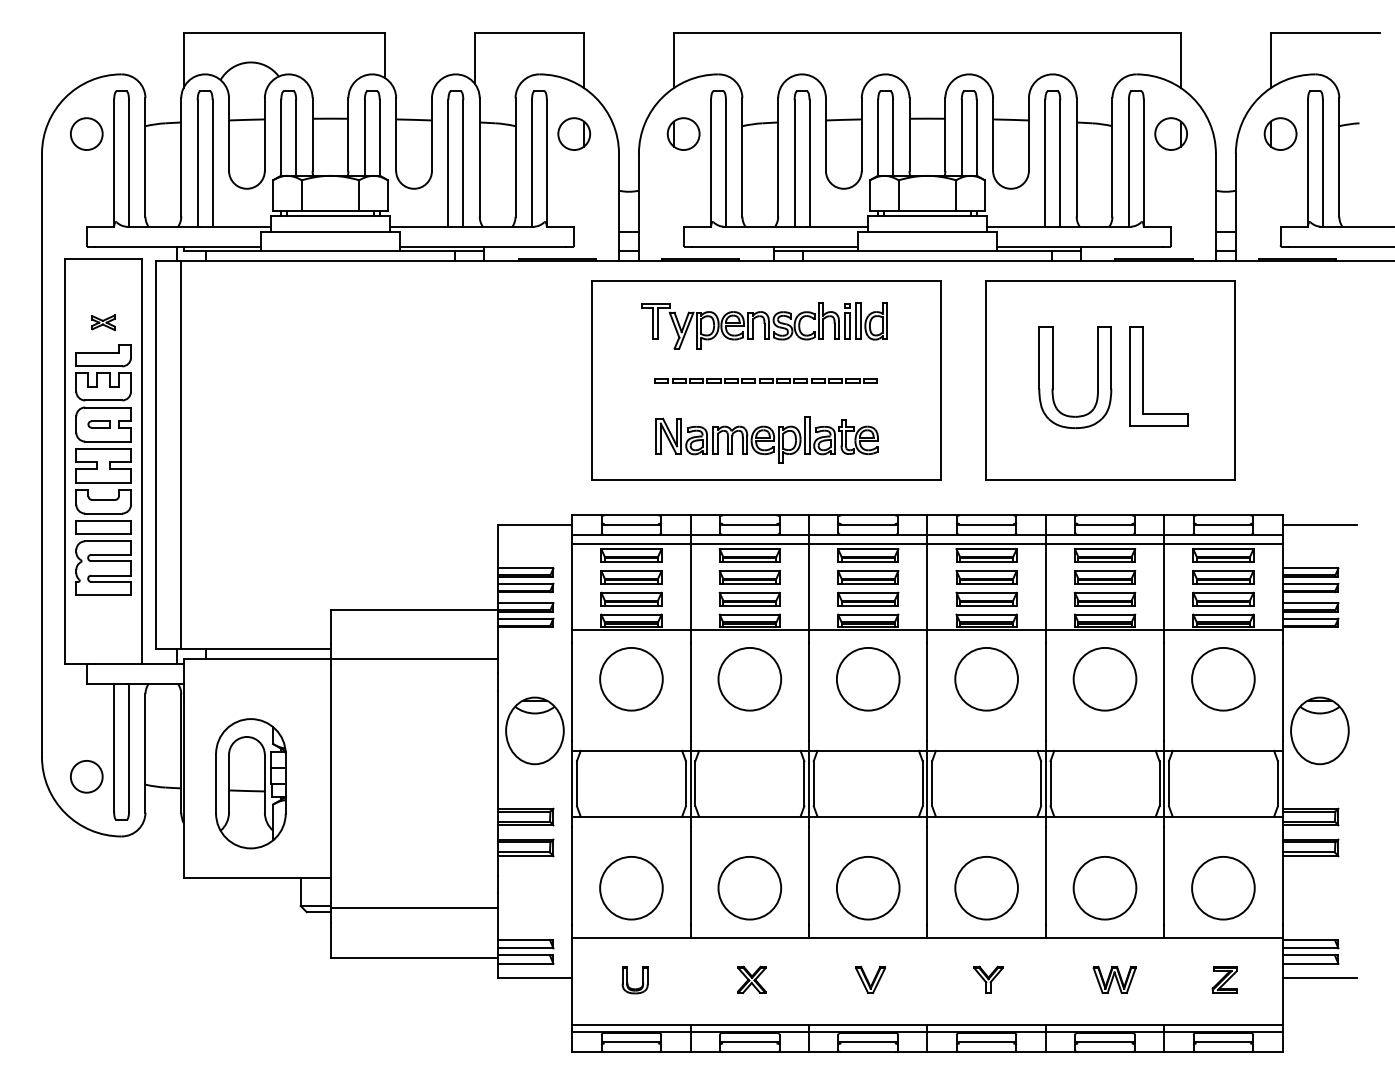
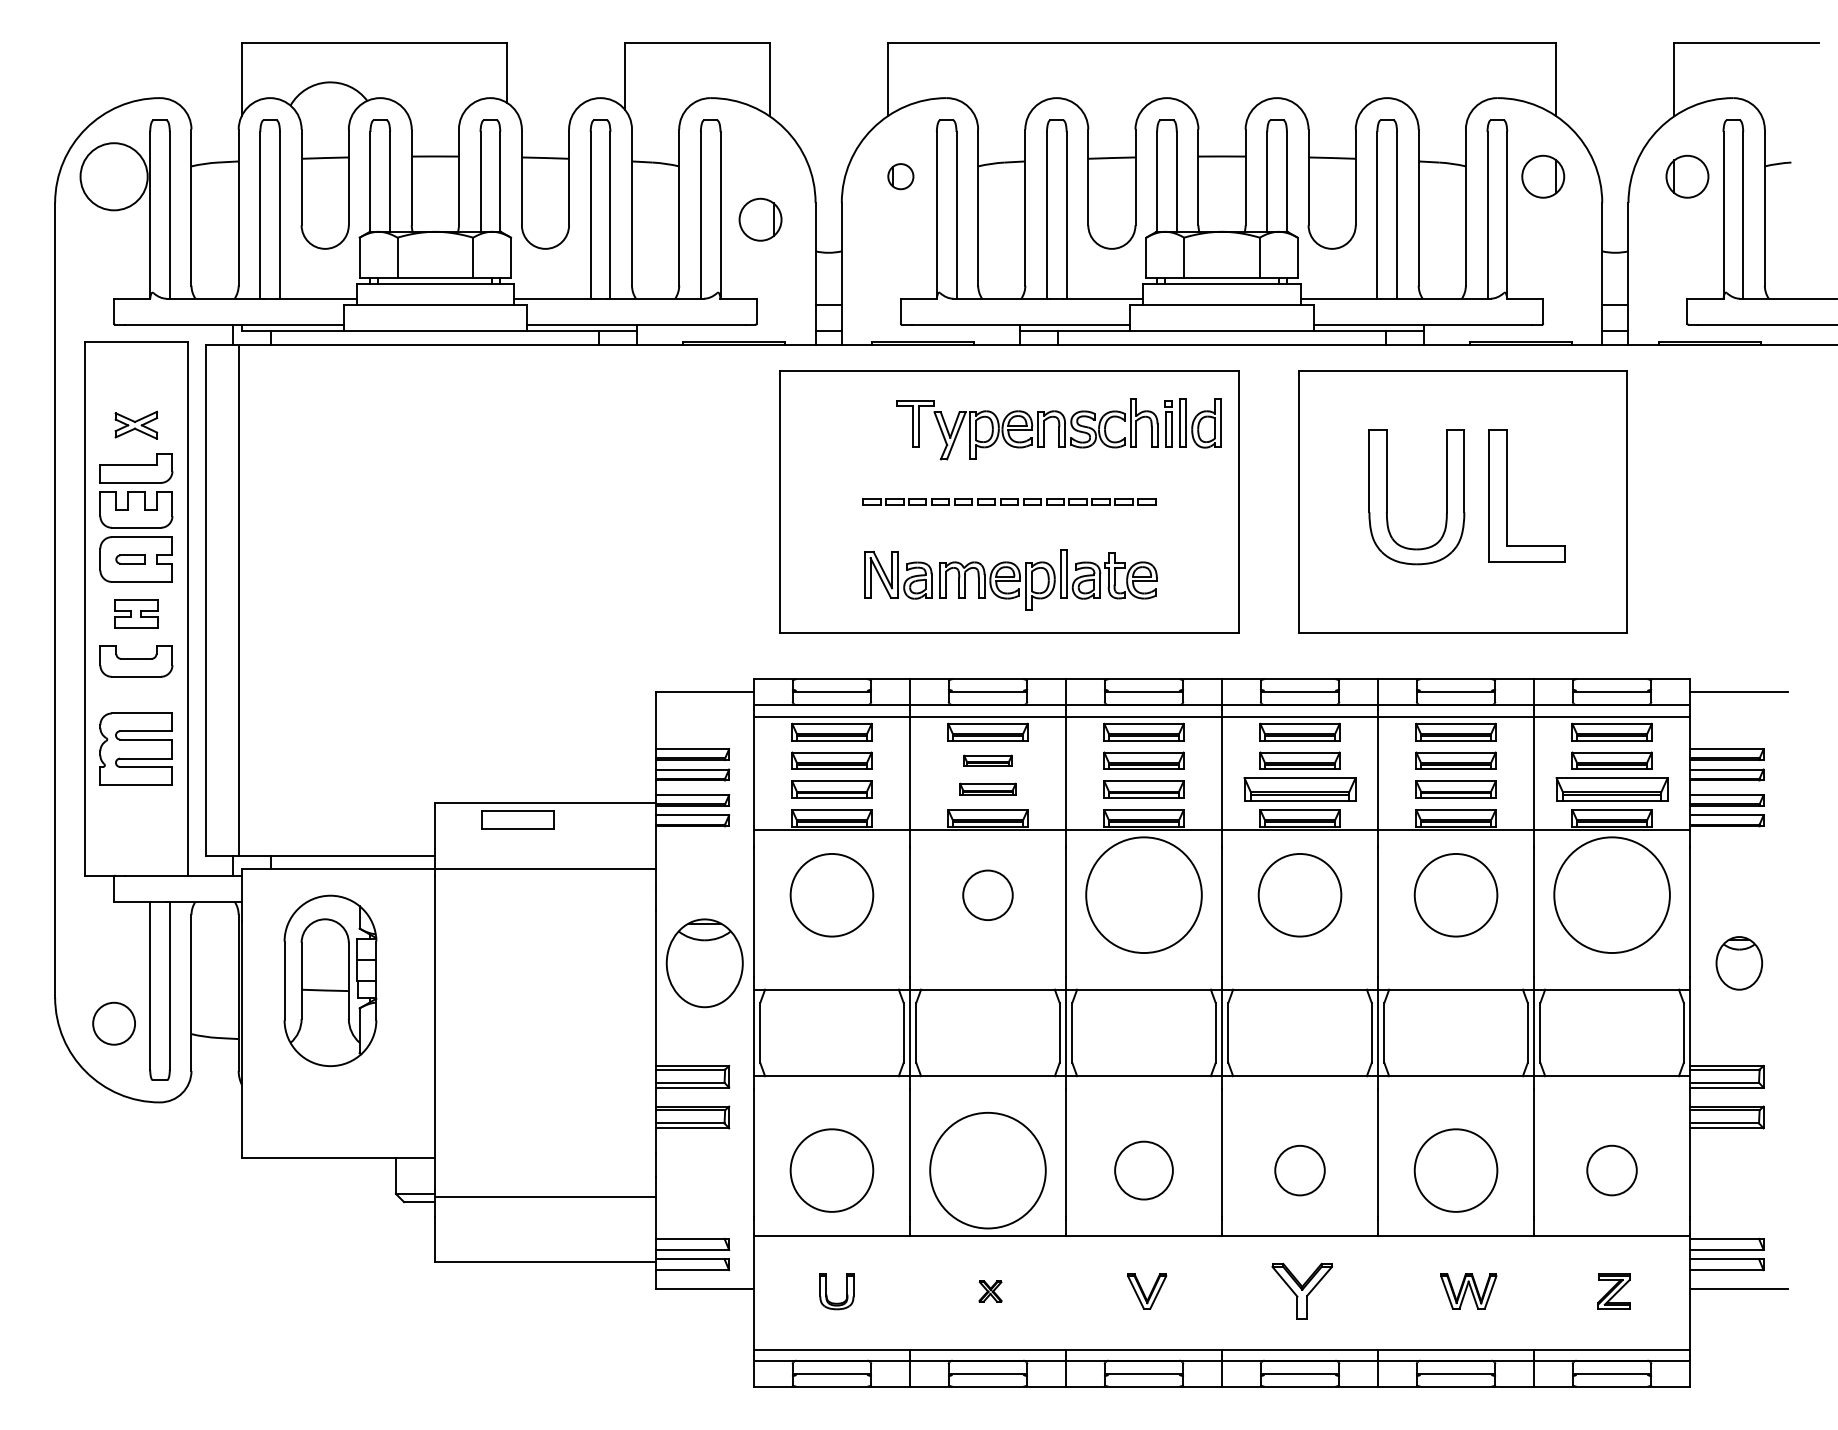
circle: (87, 133) -> (114, 176), size x1.6
part: (574, 133) -> (760, 219), moved
part: (683, 133) -> (900, 176), size x0.6
part: (103, 322) -> (136, 425), size x1.4
part: (763, 325) -> (1058, 429), moved
part: (102, 465) -> (135, 613), size x0.6
part: (102, 526) -> (517, 819), moved
part: (749, 577) -> (987, 760), size x0.6
part: (749, 599) -> (987, 789), size x0.7
part: (986, 599) -> (1299, 789), size x1.4
part: (1222, 599) -> (1611, 789), size x1.4
circle: (749, 679) -> (987, 895), size x0.6
circle: (867, 679) -> (1143, 895), size x1.4
circle: (1222, 679) -> (1611, 895), size x1.4
part: (1320, 731) -> (1739, 963), size x0.6
part: (250, 783) -> (330, 980), moved
circle: (749, 888) -> (987, 1170), size x1.4
circle: (867, 888) -> (1143, 1170), size x0.7
circle: (986, 888) -> (1299, 1170), size x0.6
circle: (1222, 888) -> (1611, 1170), size x0.6
part: (751, 979) -> (990, 1291), size x0.6
part: (988, 979) -> (1302, 1291), size x1.6

